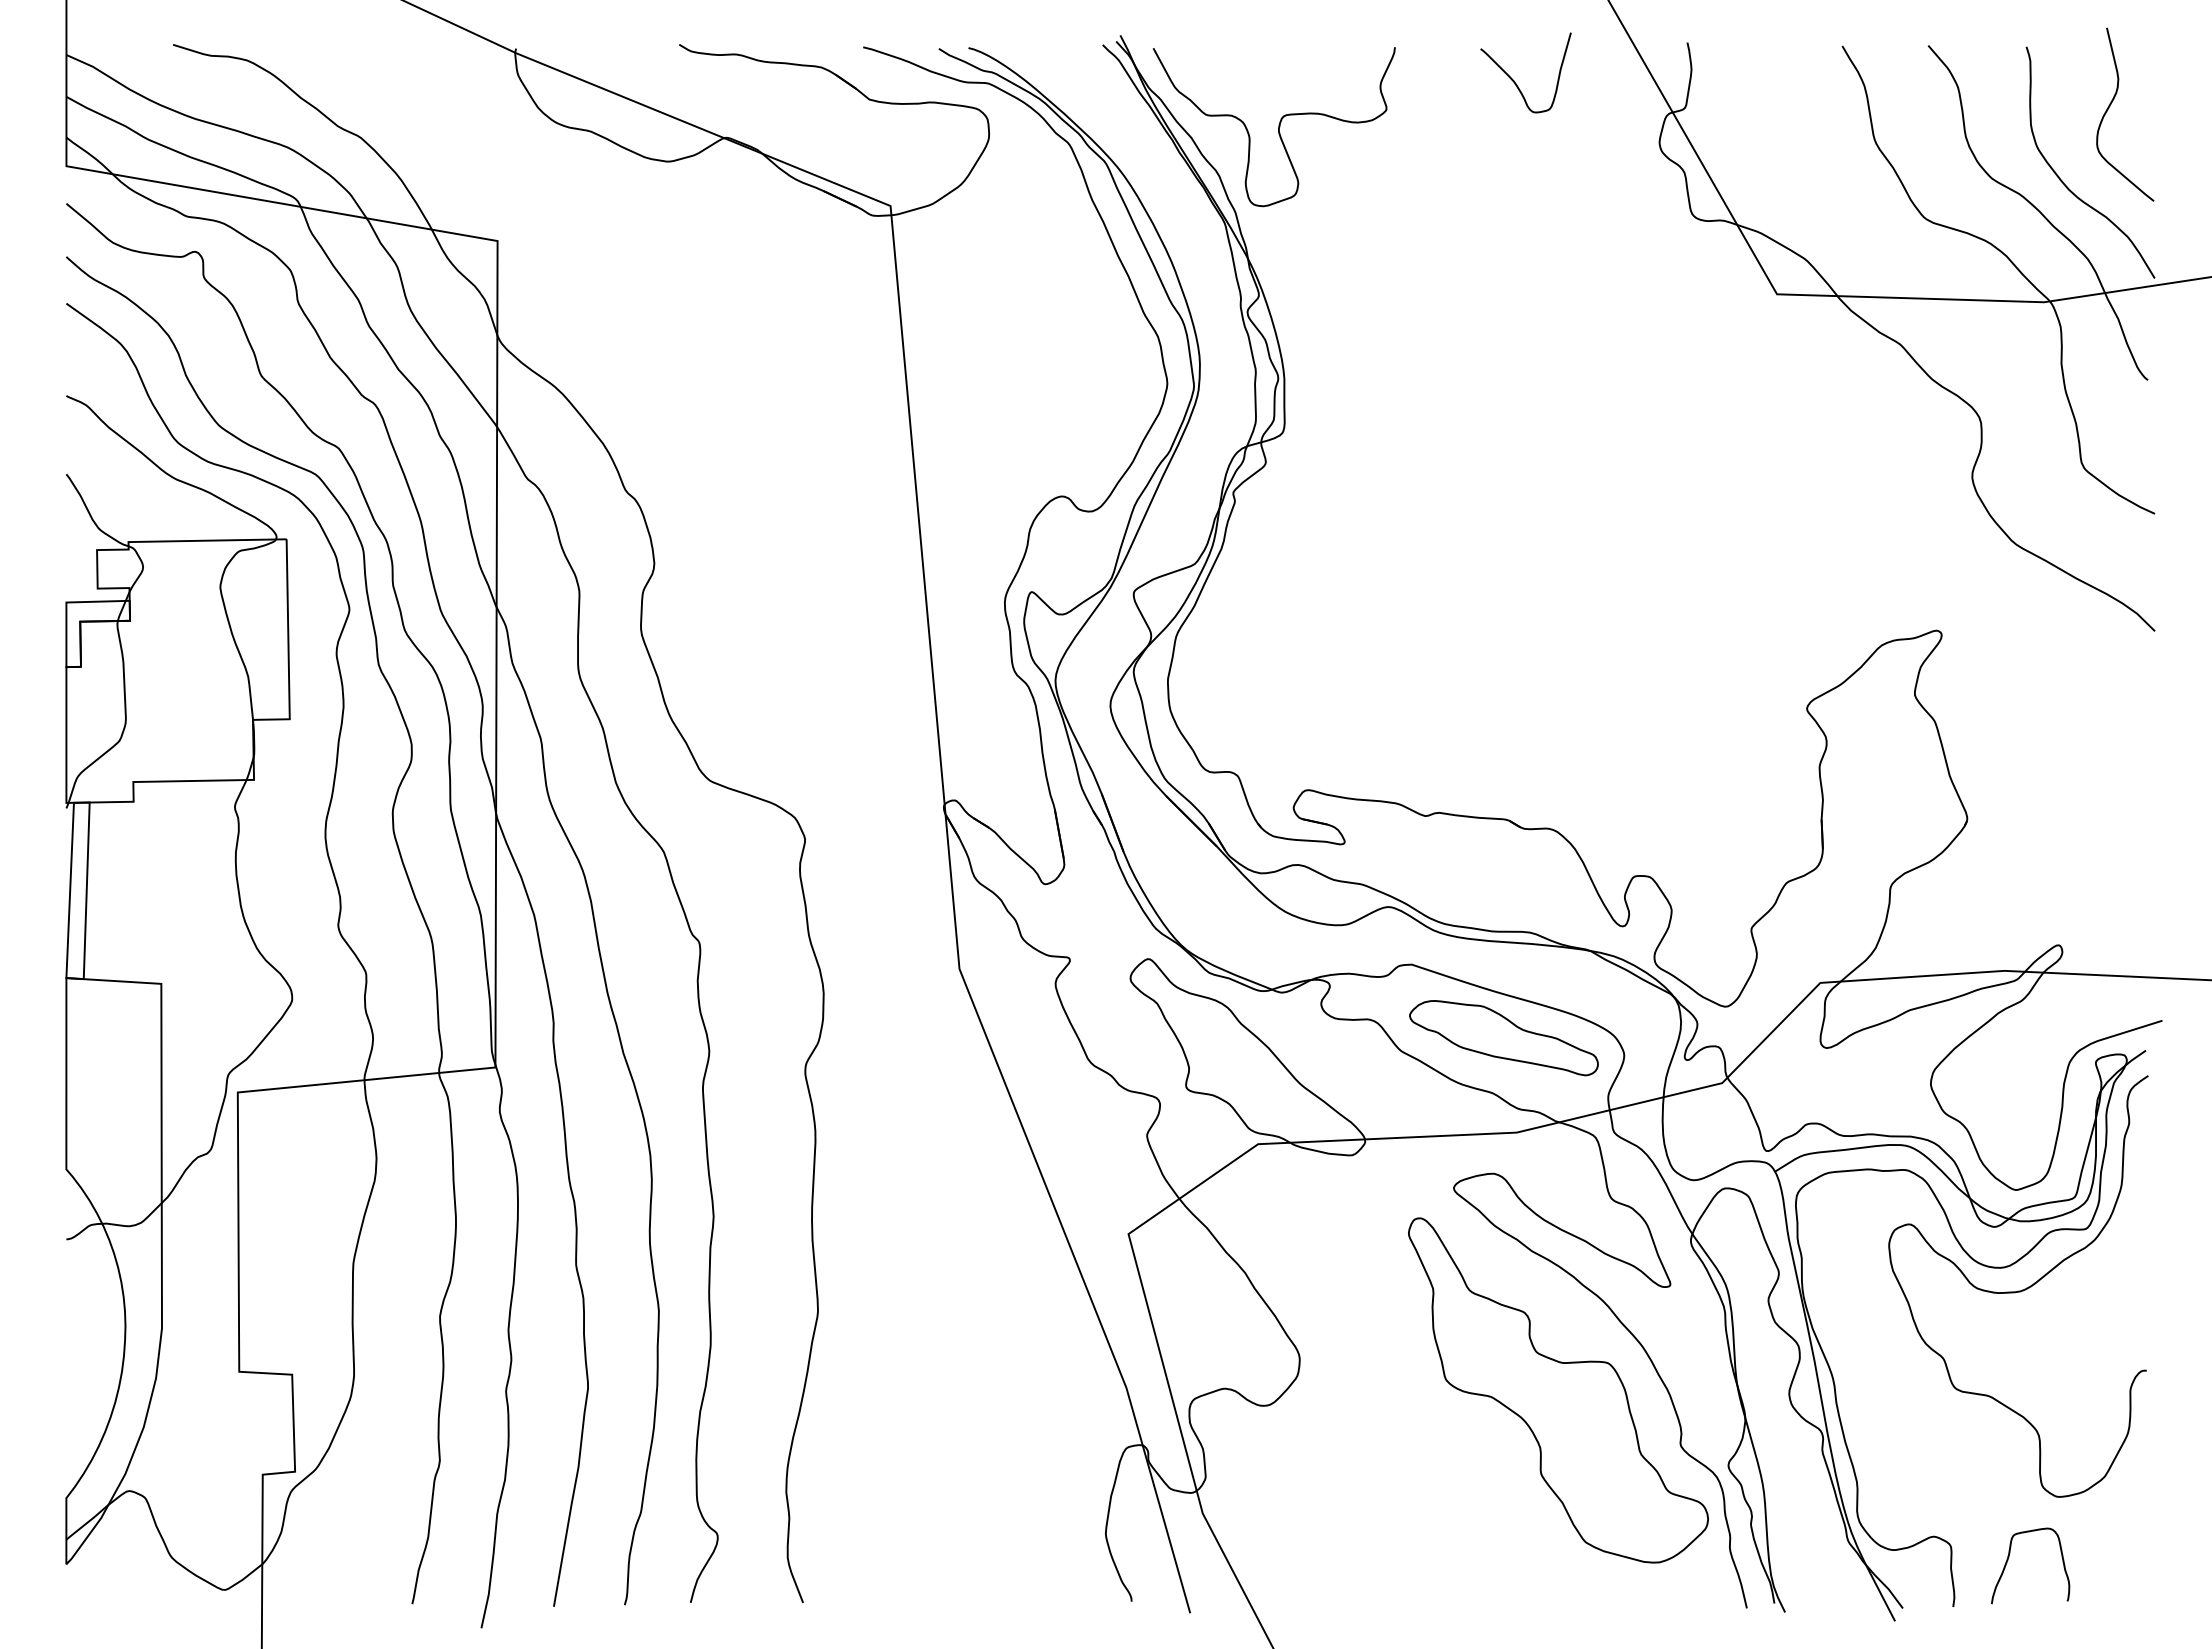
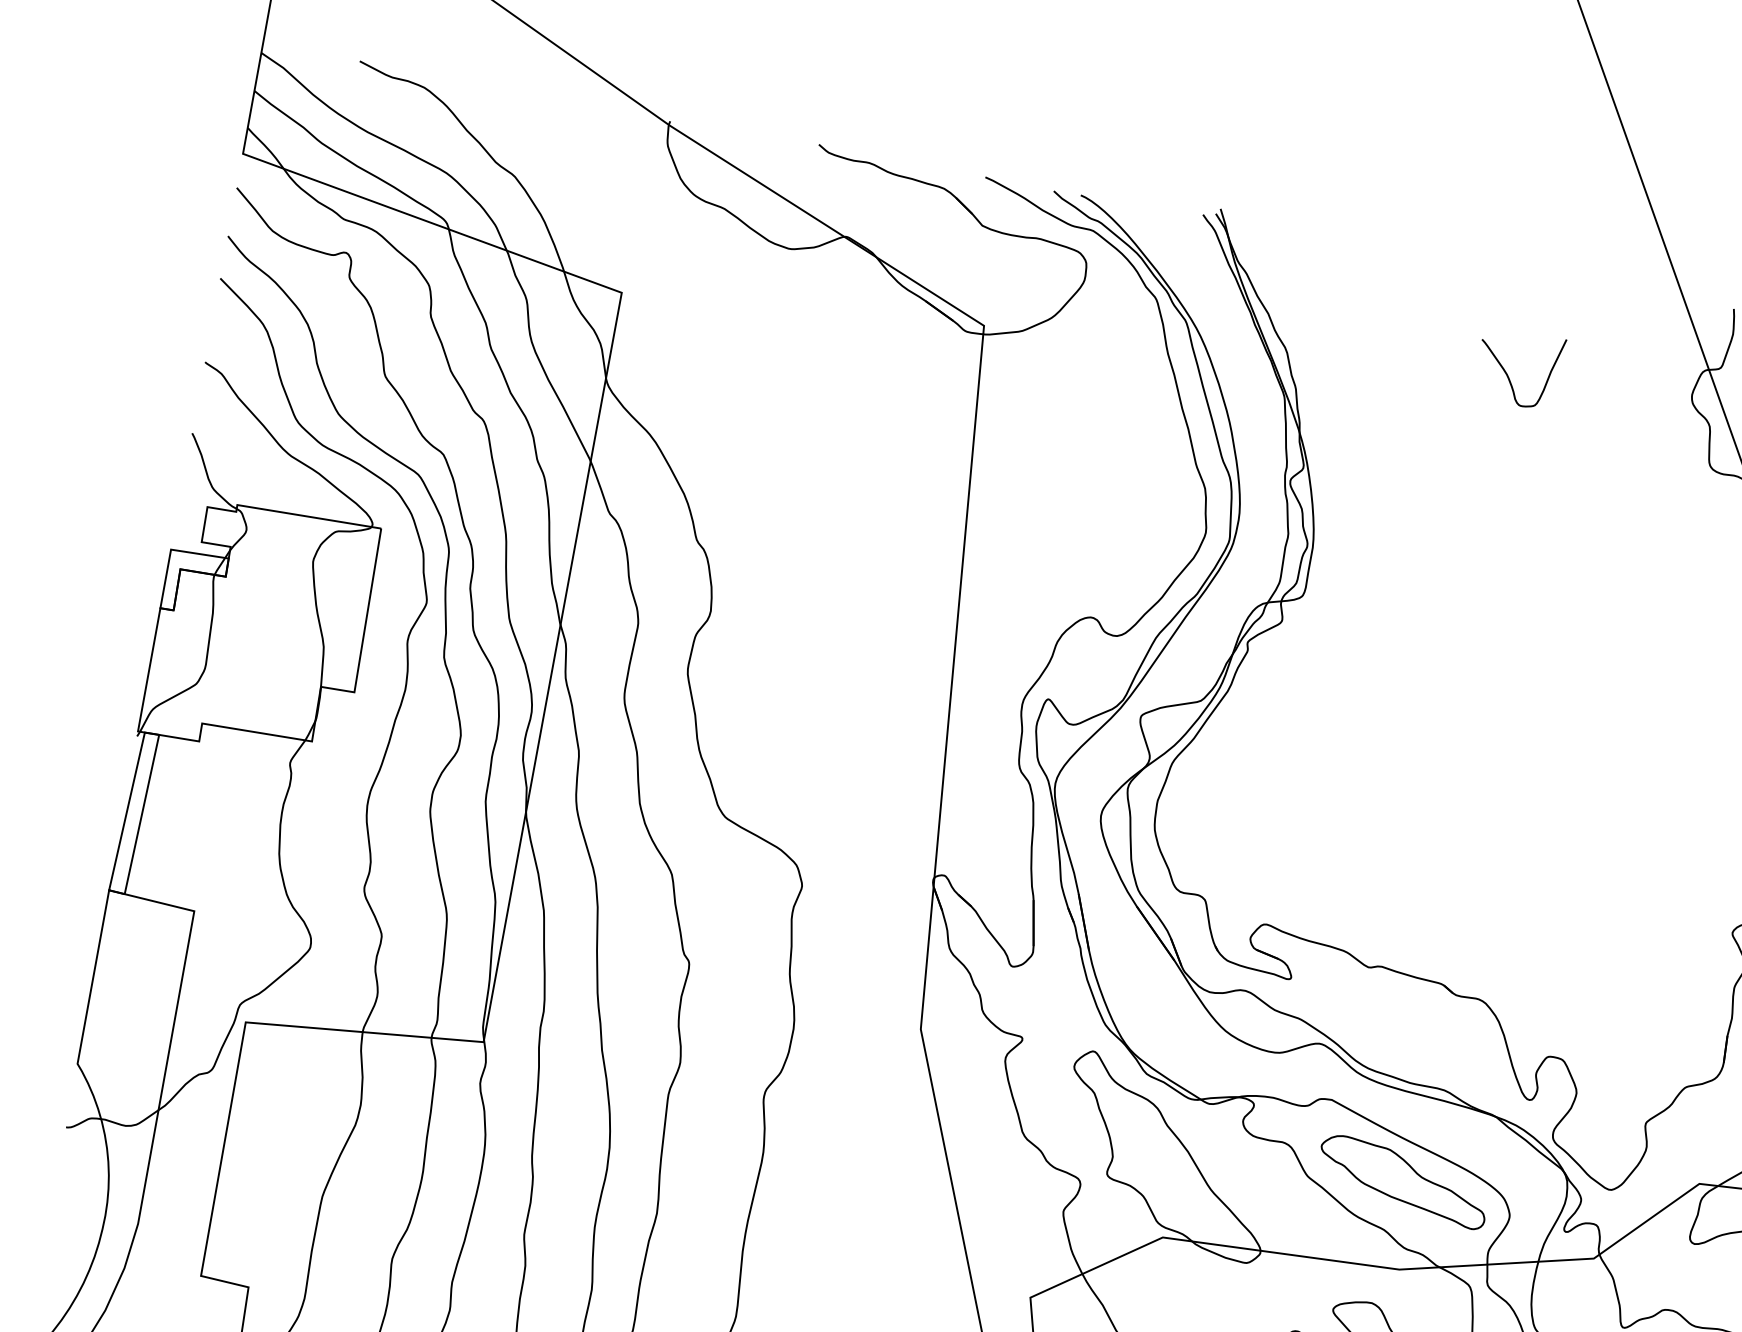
curve: (1514, 80) -> (1507, 373), moved
curve: (1278, 127) -> (1348, 318), removed

